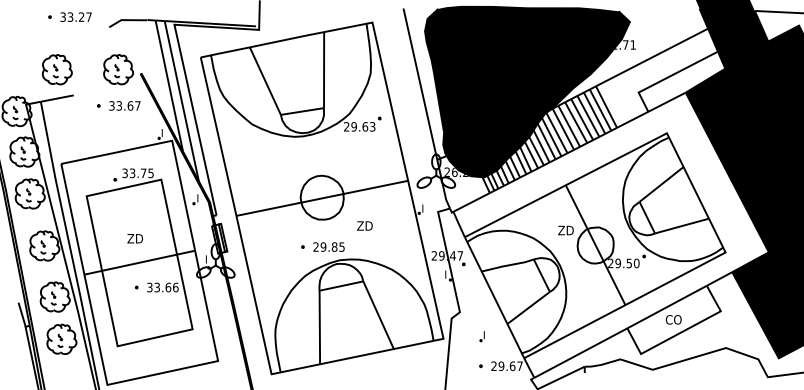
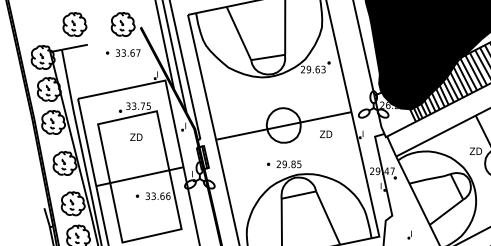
text: (364, 225) -> (325, 133), moved
text: (134, 238) -> (135, 137), moved

